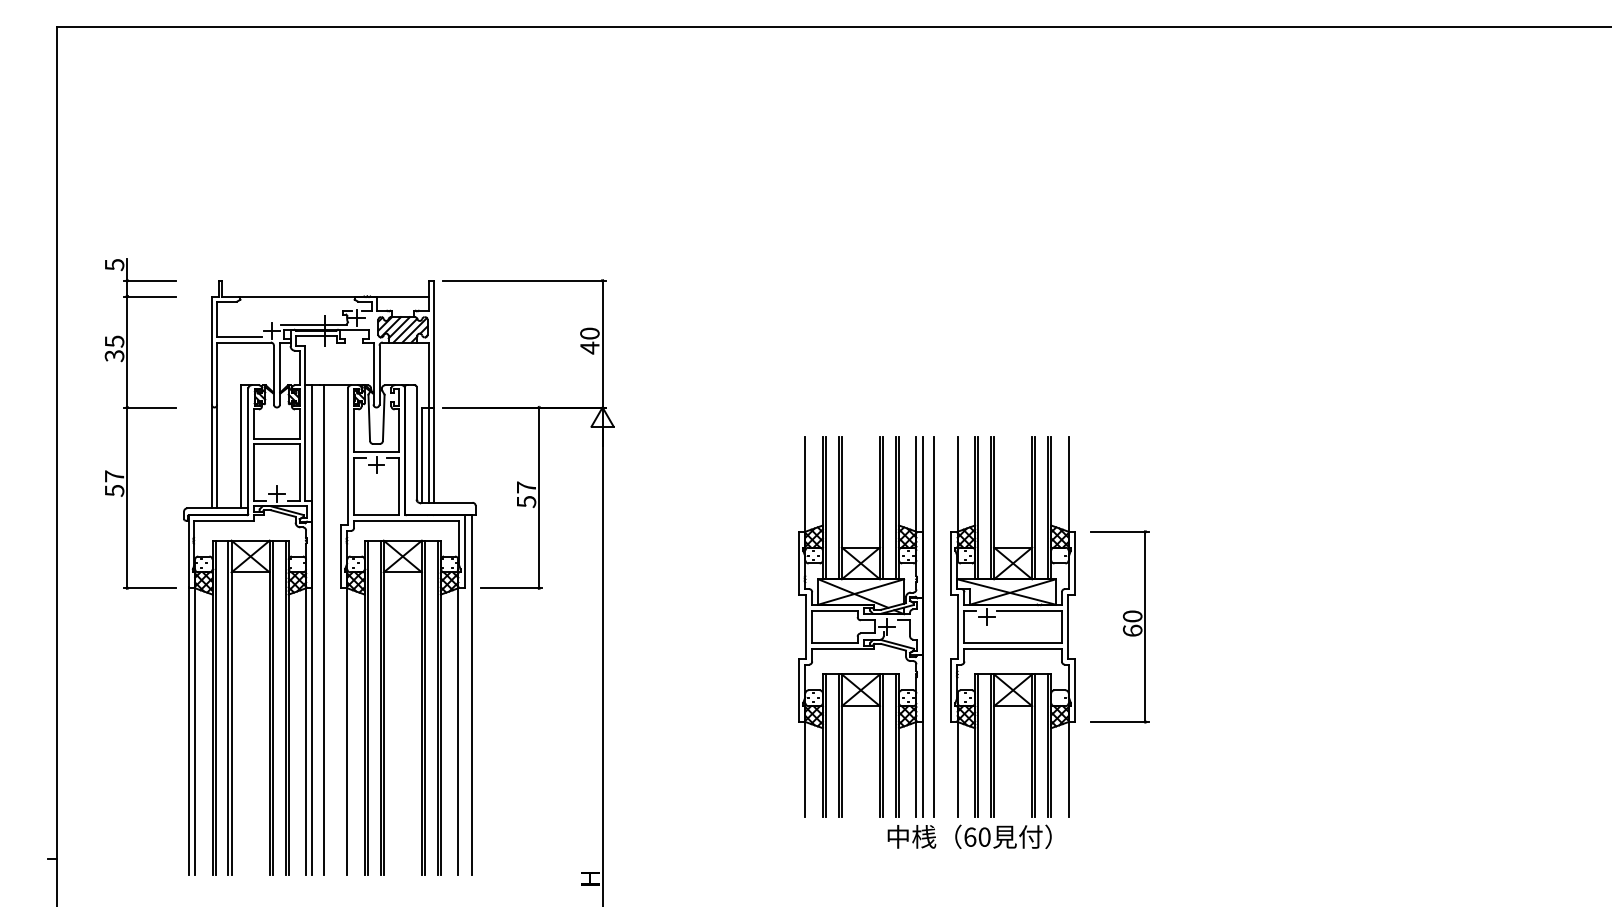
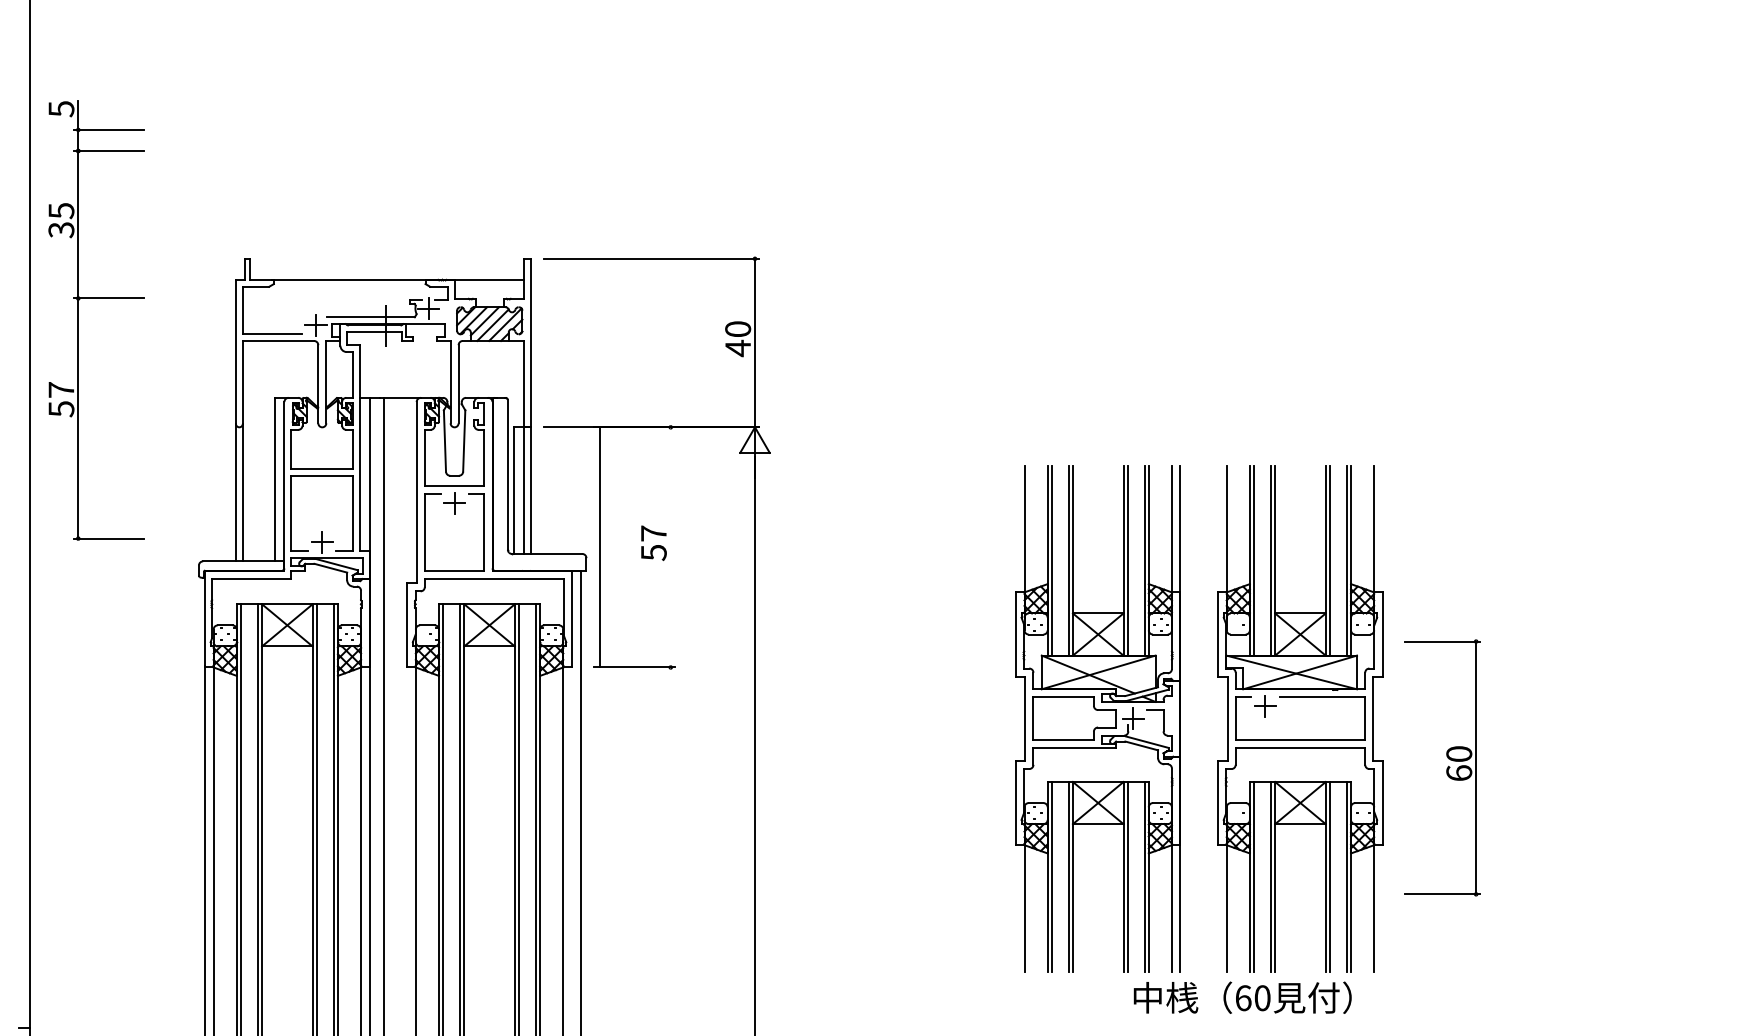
part: (127, 423) -> (78, 319), moved
line: (539, 497) -> (600, 546), moved
line: (933, 626) -> (1194, 718), removed
part: (1119, 626) -> (1441, 767), moved

